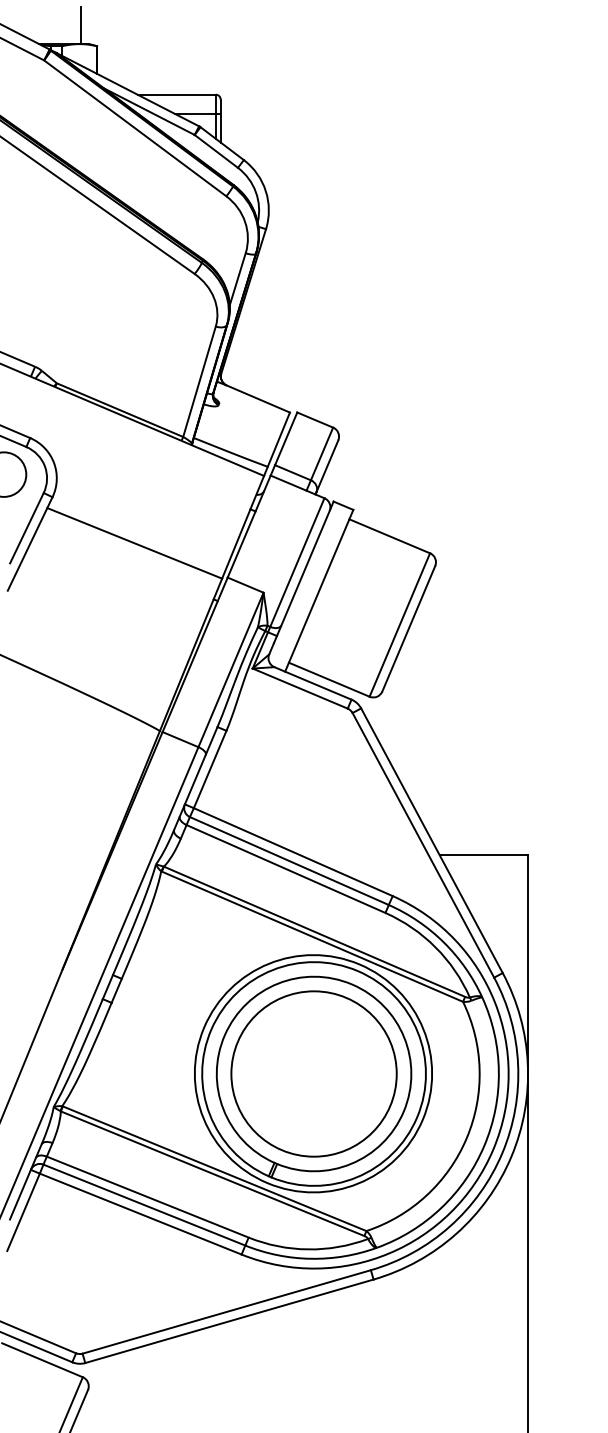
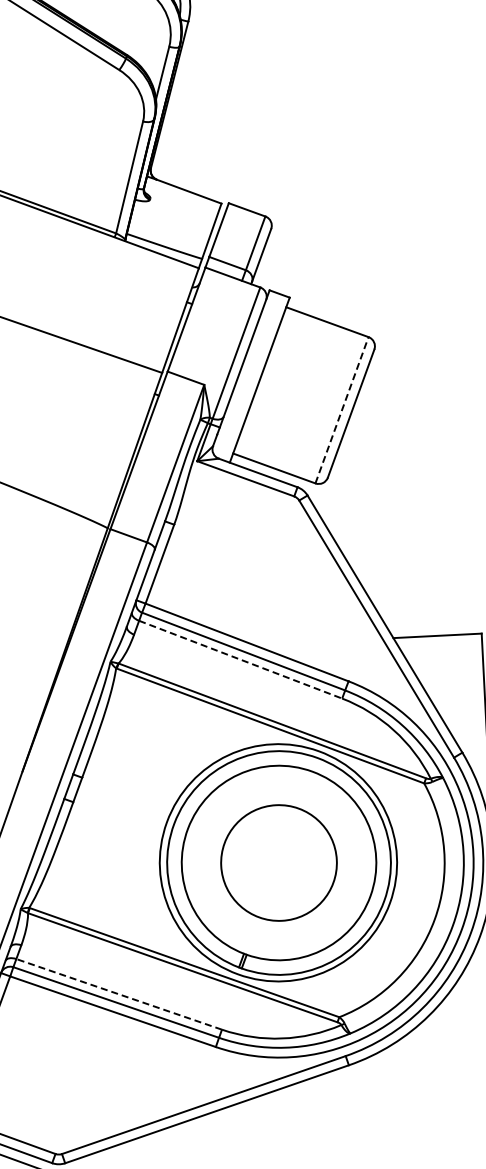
line: (399, 625) -> (341, 410), solid -> dashed
line: (286, 869) -> (241, 660), solid -> dashed
circle: (313, 1073) -> (278, 862), size x0.7
line: (147, 1197) -> (118, 994), solid -> dashed

